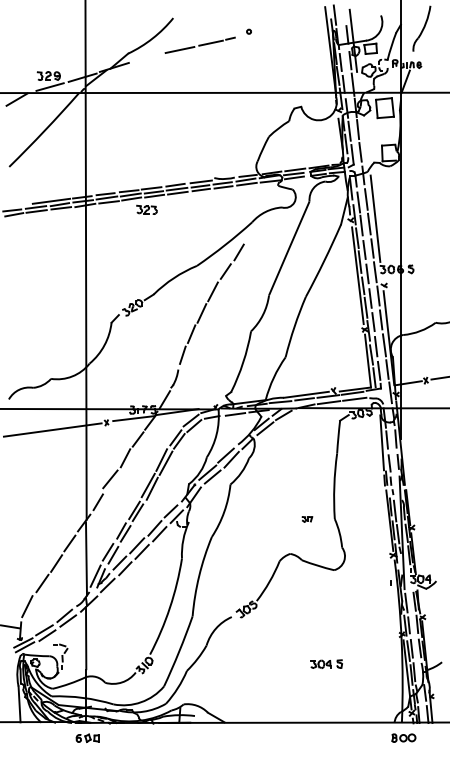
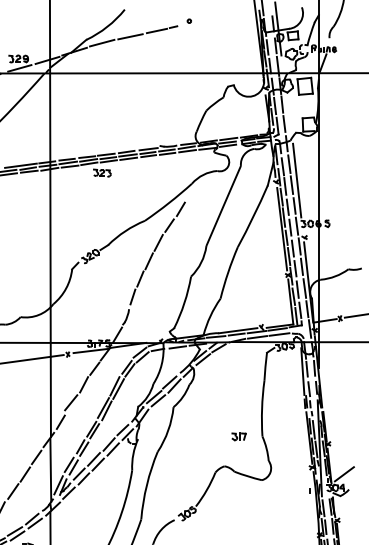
line: (146, 57) -> (101, 43), added
part: (307, 519) -> (239, 436), size x1.67
line: (430, 562) -> (344, 473), added

